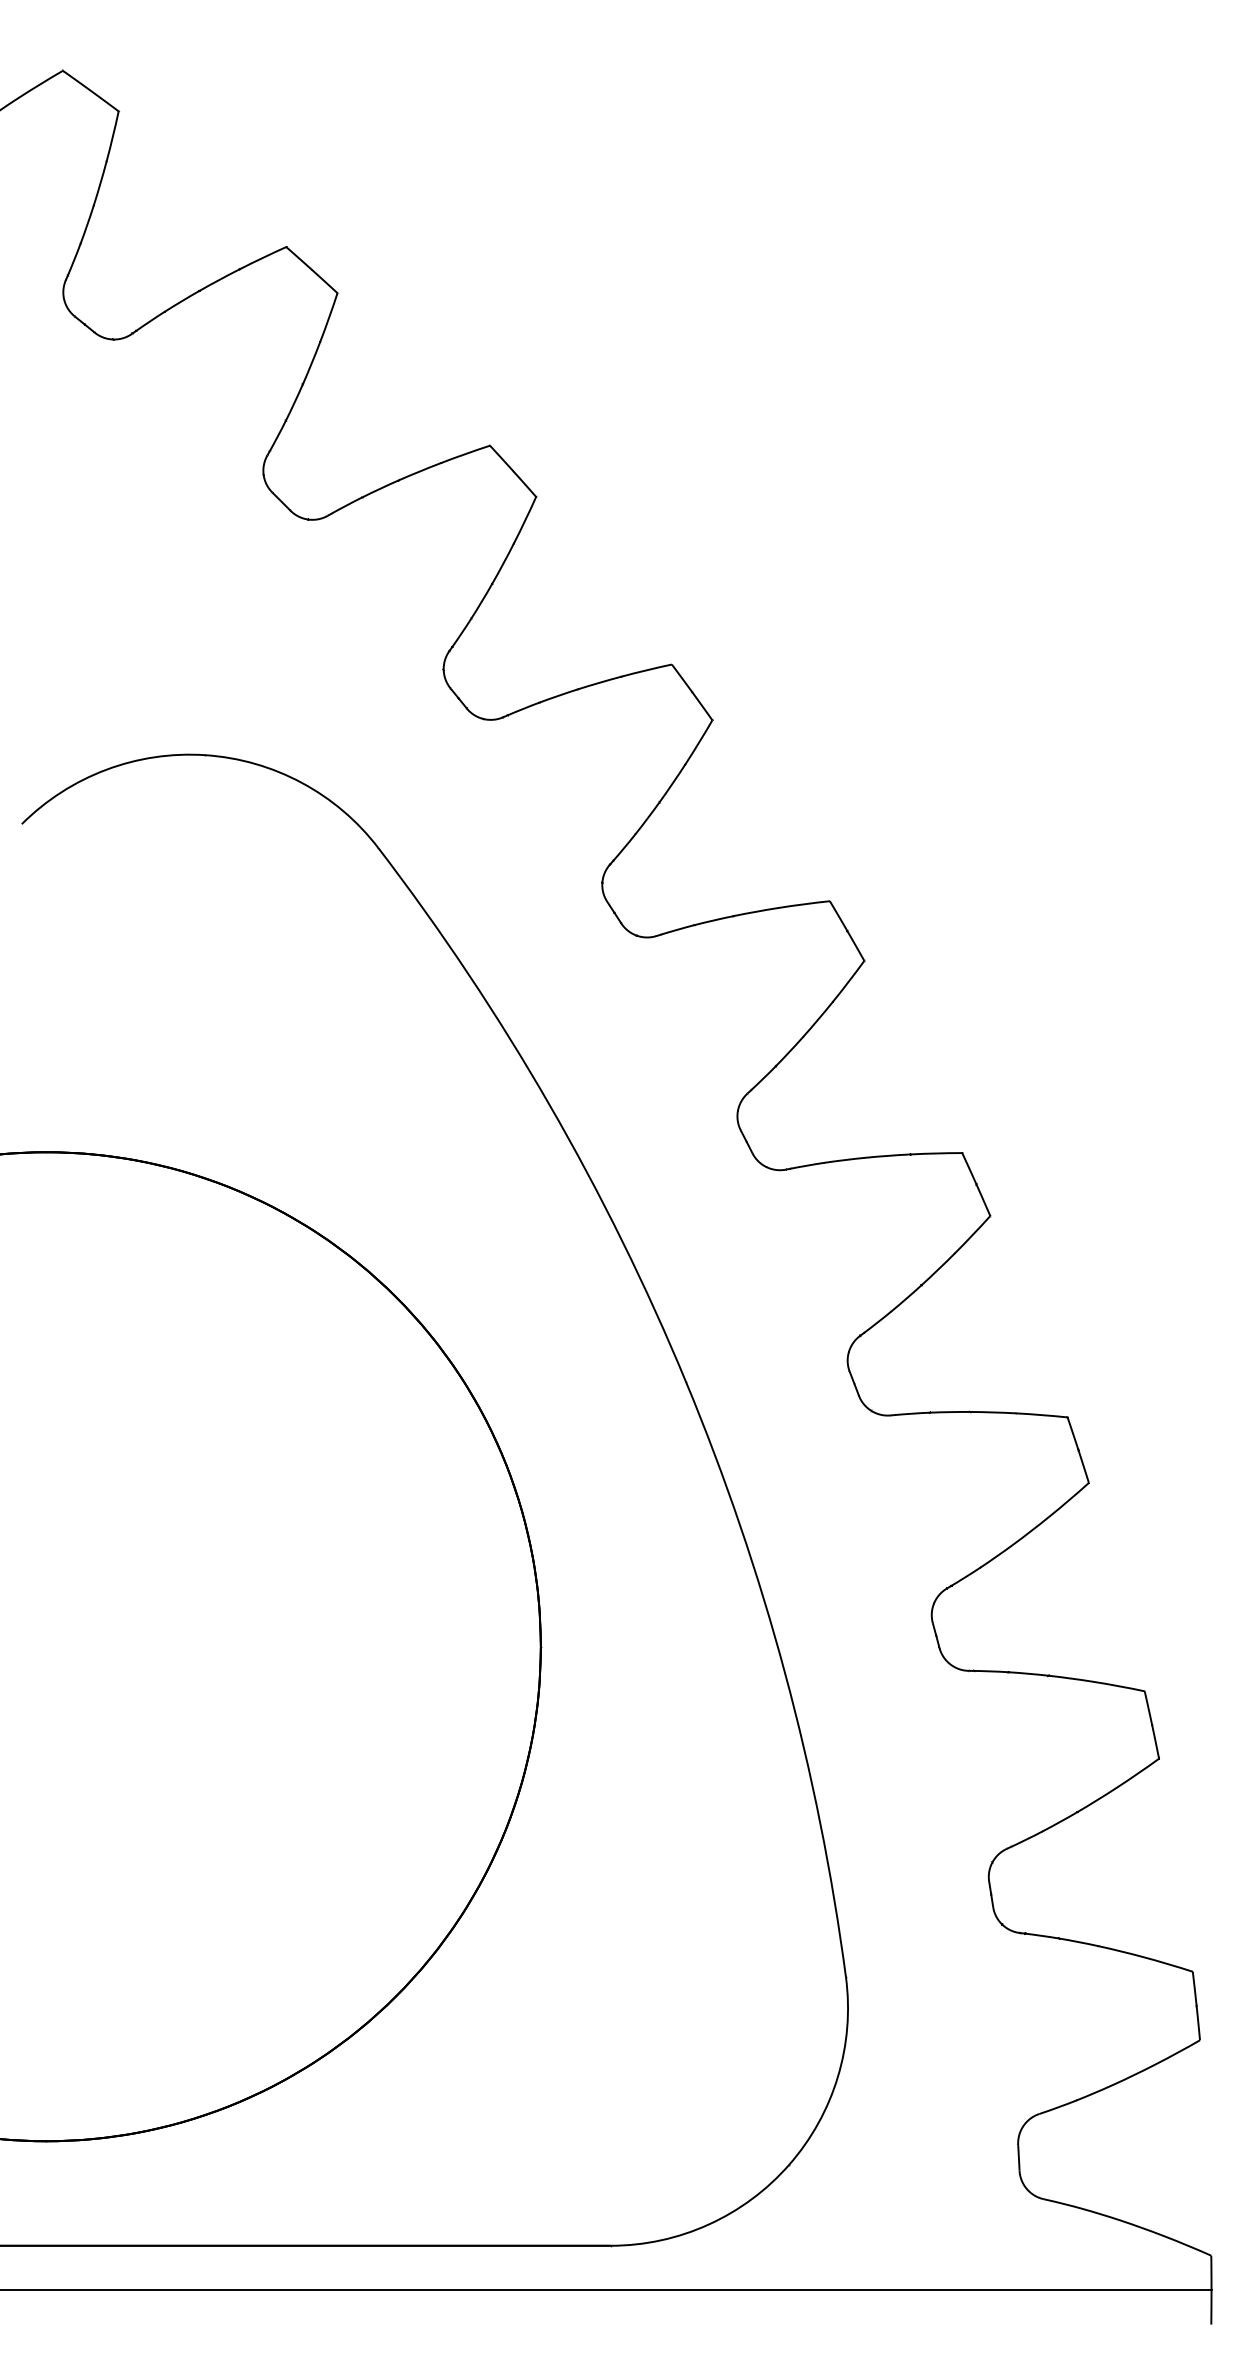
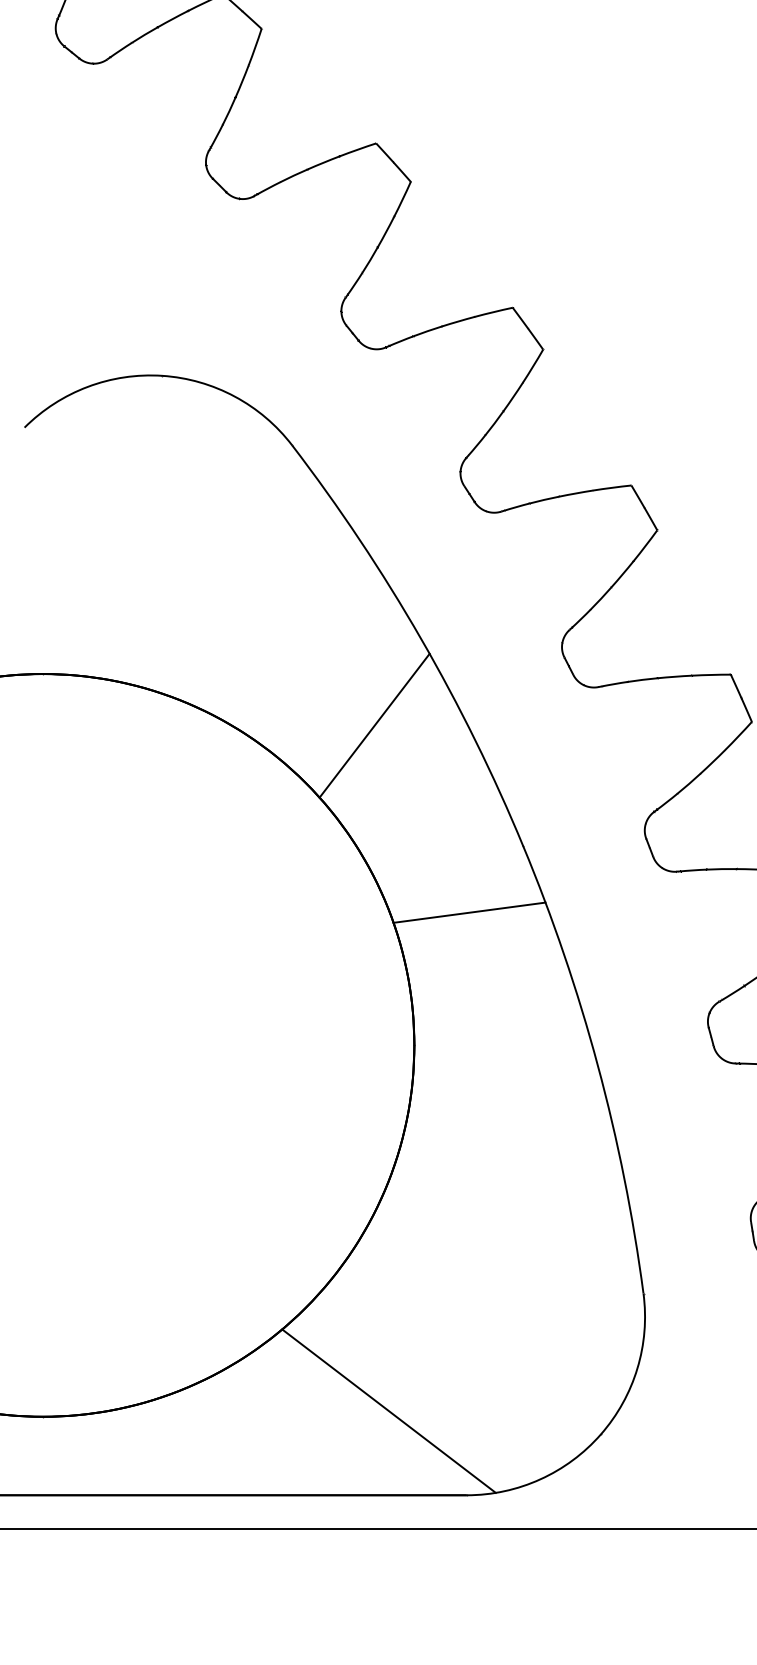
line: (487, 1220) -> (374, 725), added
line: (614, 1469) -> (469, 912), added
line: (506, 2133) -> (388, 1410), added

